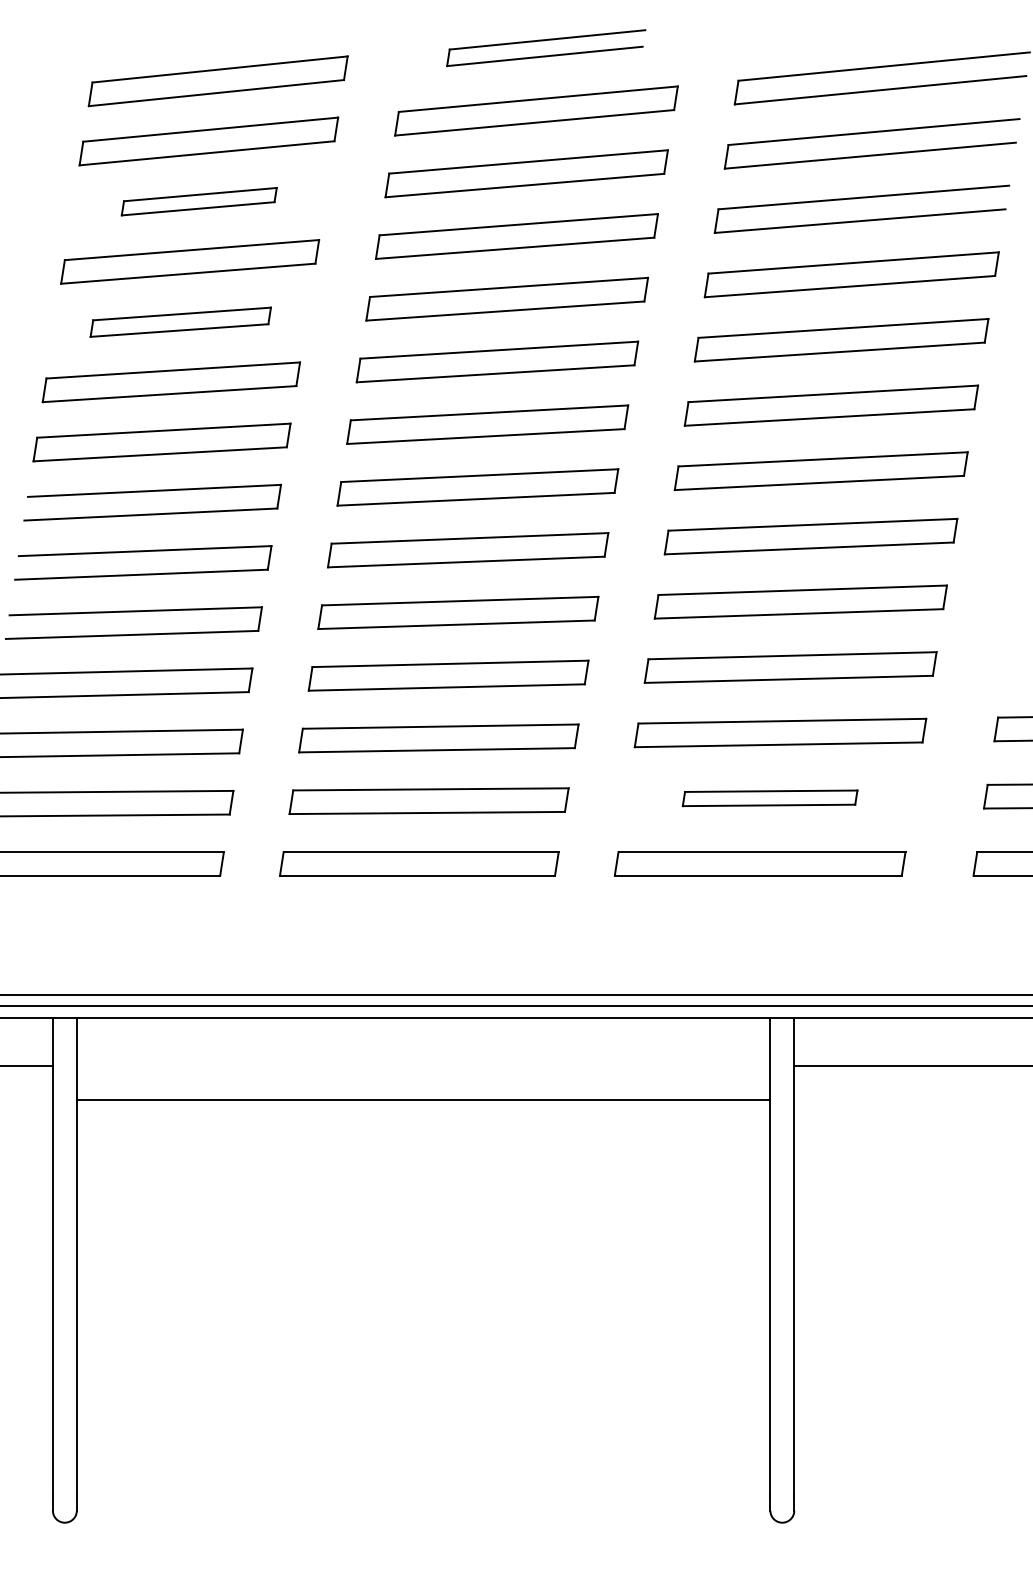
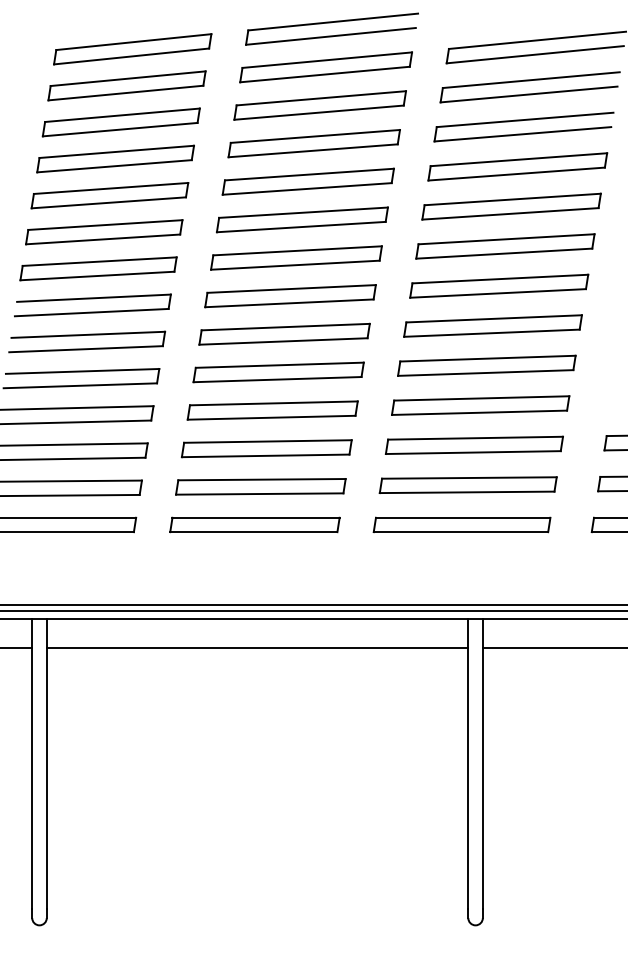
part: (545, 47) -> (331, 28), size x1.43
part: (198, 201) -> (120, 122), size x1.67
part: (180, 321) -> (109, 195), size x1.43
part: (769, 797) -> (467, 484), size x1.67
line: (423, 1100) -> (257, 647), moved

